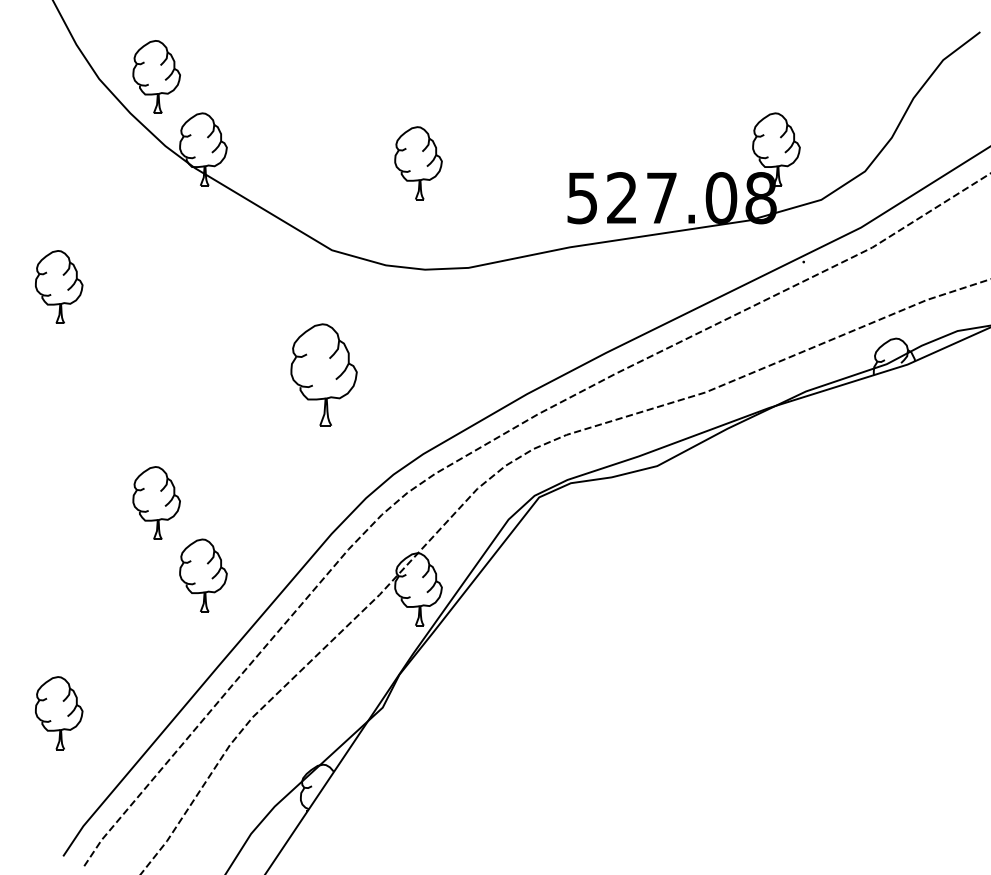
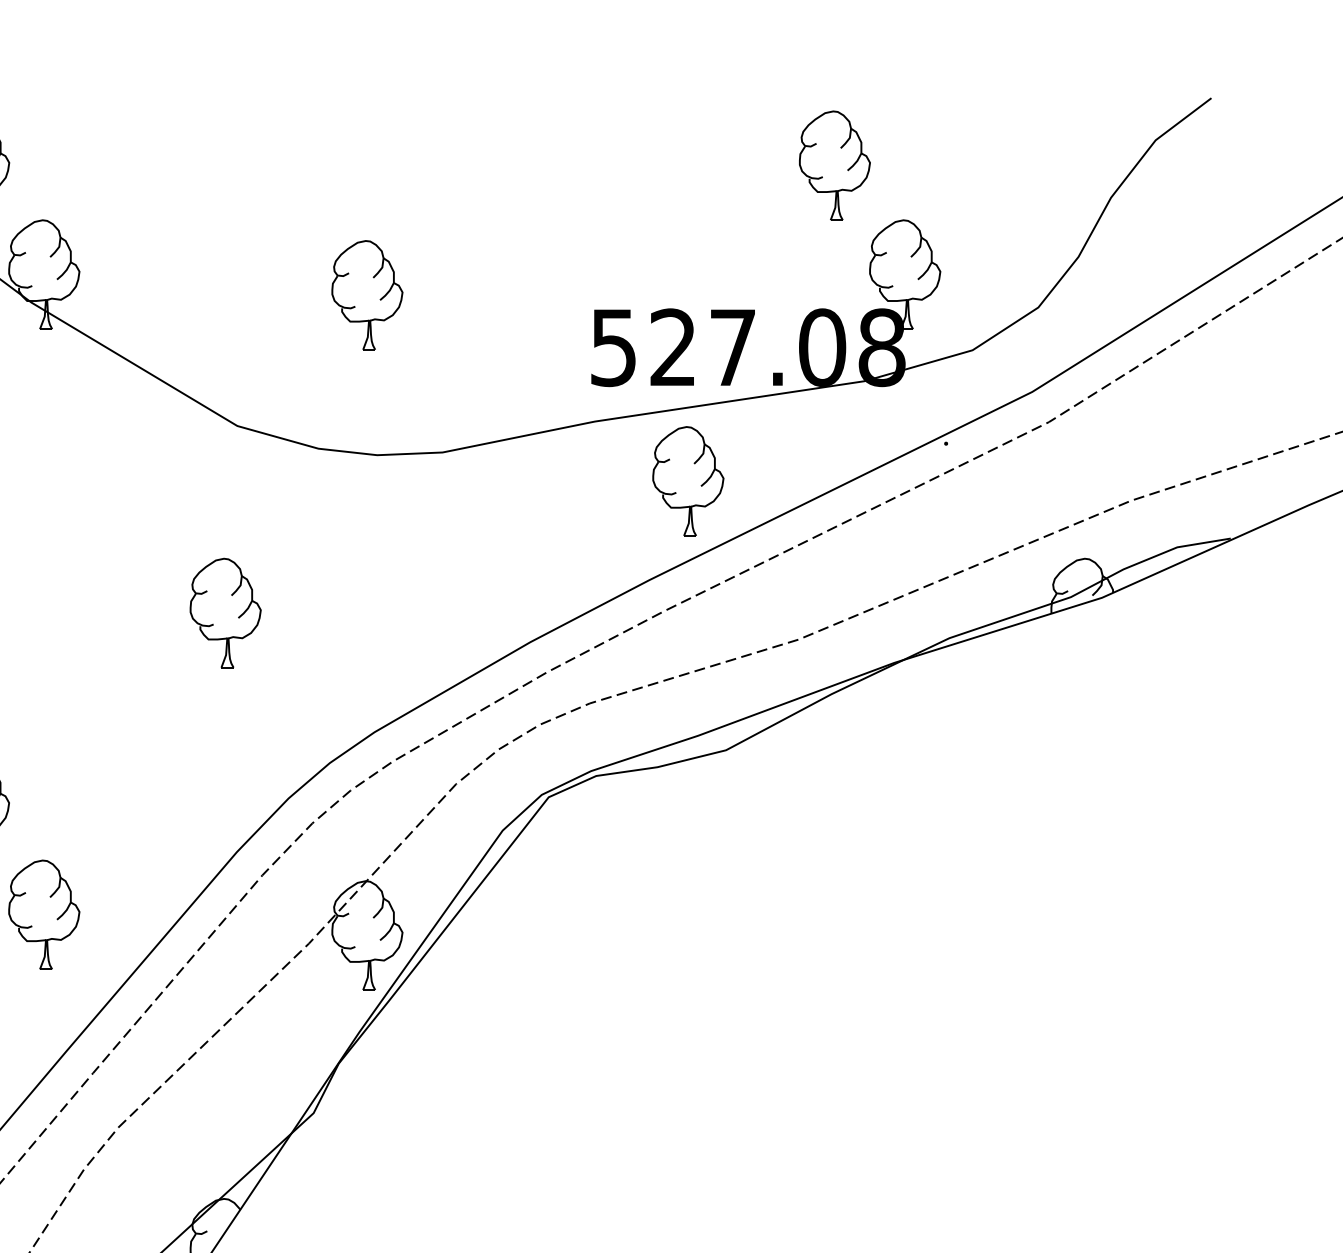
part: (729, 76) -> (834, 164), added
part: (631, 286) -> (687, 480), added
part: (324, 374) -> (226, 612), size x0.71

